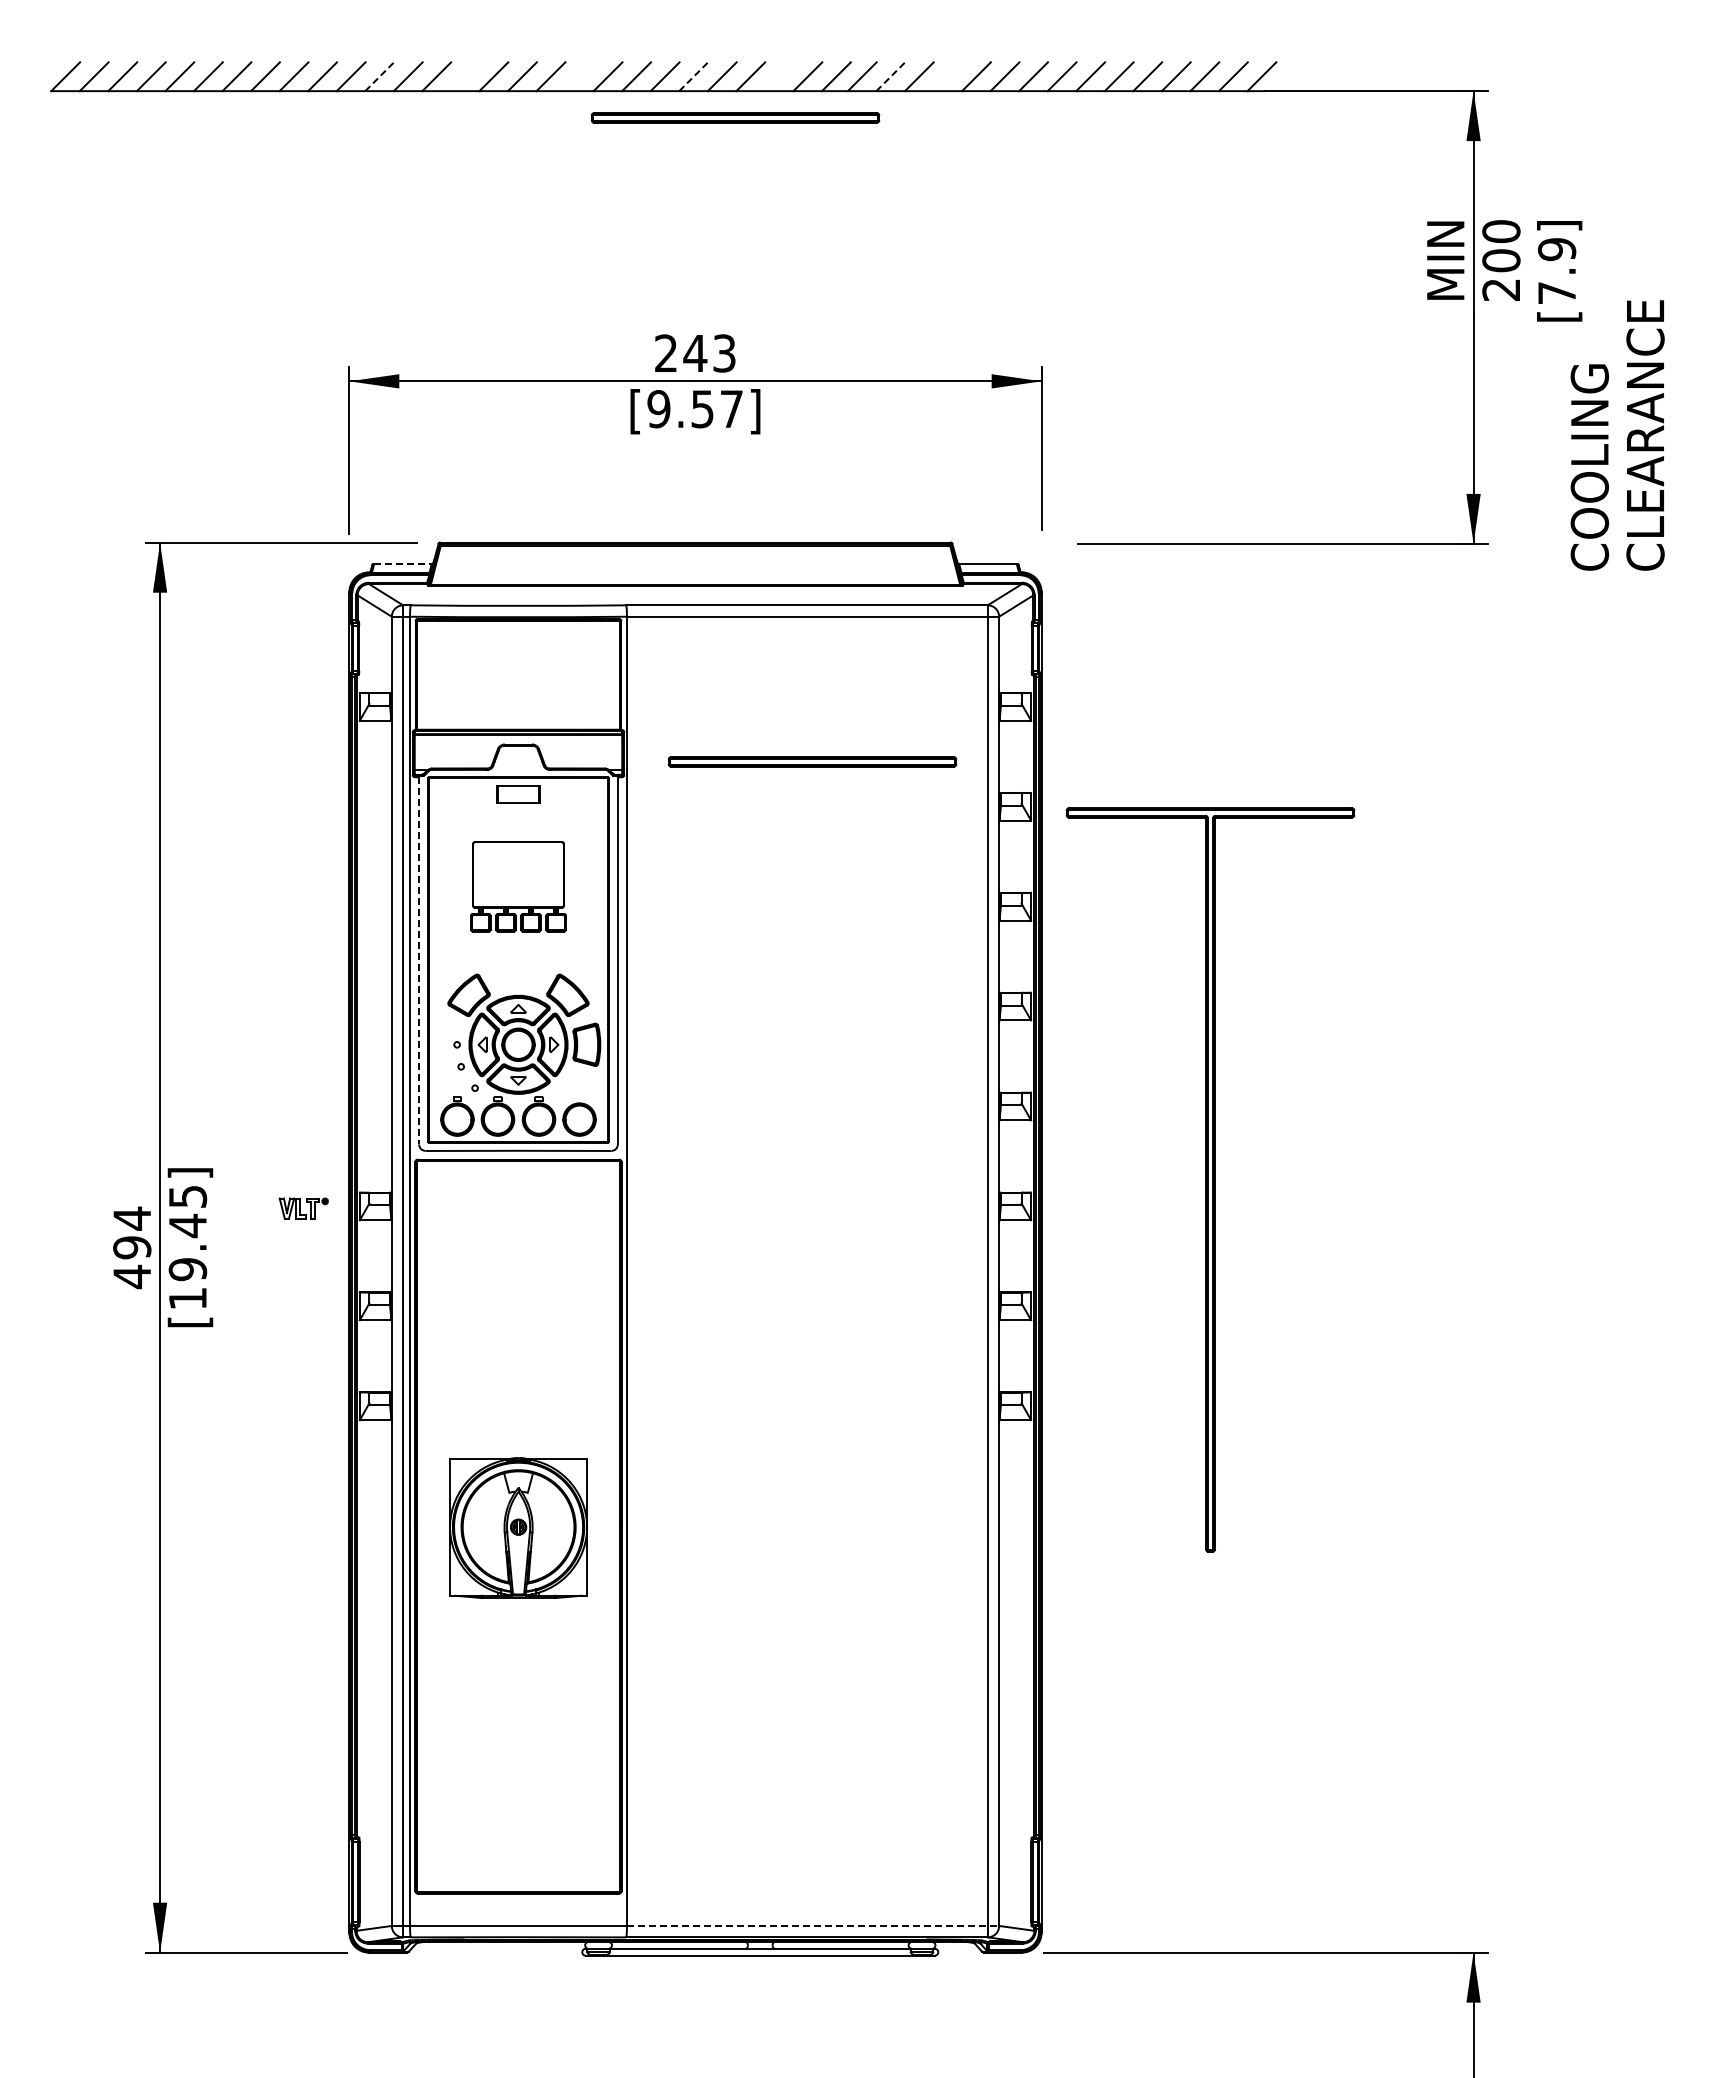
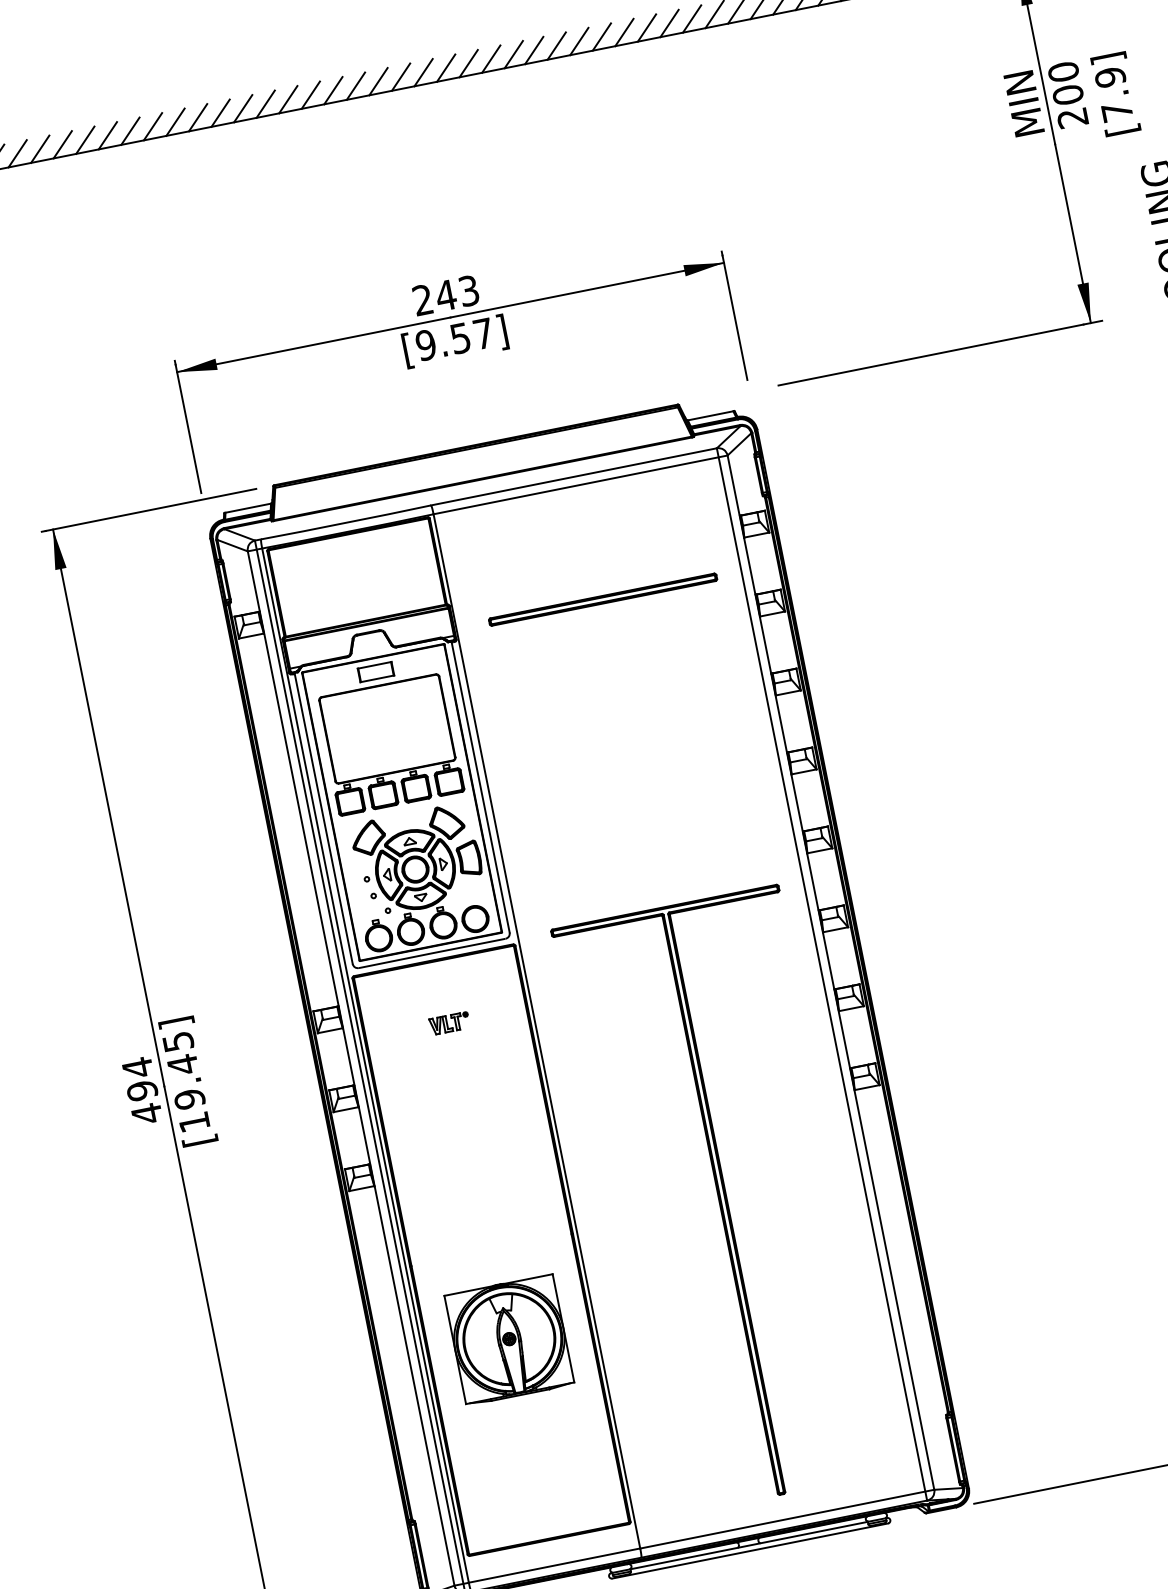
line: (380, 76) -> (153, 126), dashed -> solid
line: (464, 76) -> (219, 113), added
line: (579, 76) -> (310, 95), added
line: (694, 76) -> (401, 76), dashed -> solid
line: (778, 76) -> (468, 63), added
line: (891, 76) -> (557, 45), dashed -> solid
line: (947, 76) -> (601, 36), added
part: (735, 117) -> (440, 102), removed
line: (402, 564) -> (248, 508), dashed -> solid
part: (518, 886) -> (390, 744), size x1.67
line: (419, 960) -> (323, 818), dashed -> solid
part: (1210, 1179) -> (723, 1200), moved
part: (303, 1208) -> (449, 1023), moved
part: (518, 1527) -> (509, 1339), moved
line: (813, 1925) -> (787, 1518), dashed -> solid

